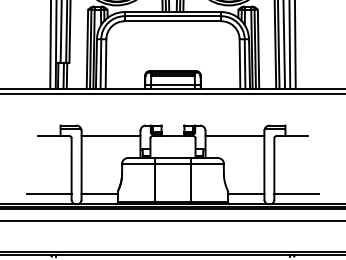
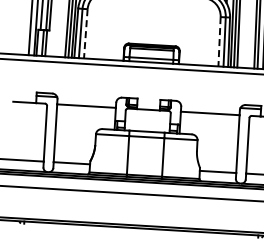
line: (106, 63) -> (86, 33), solid -> dashed
line: (239, 63) -> (219, 41), solid -> dashed

